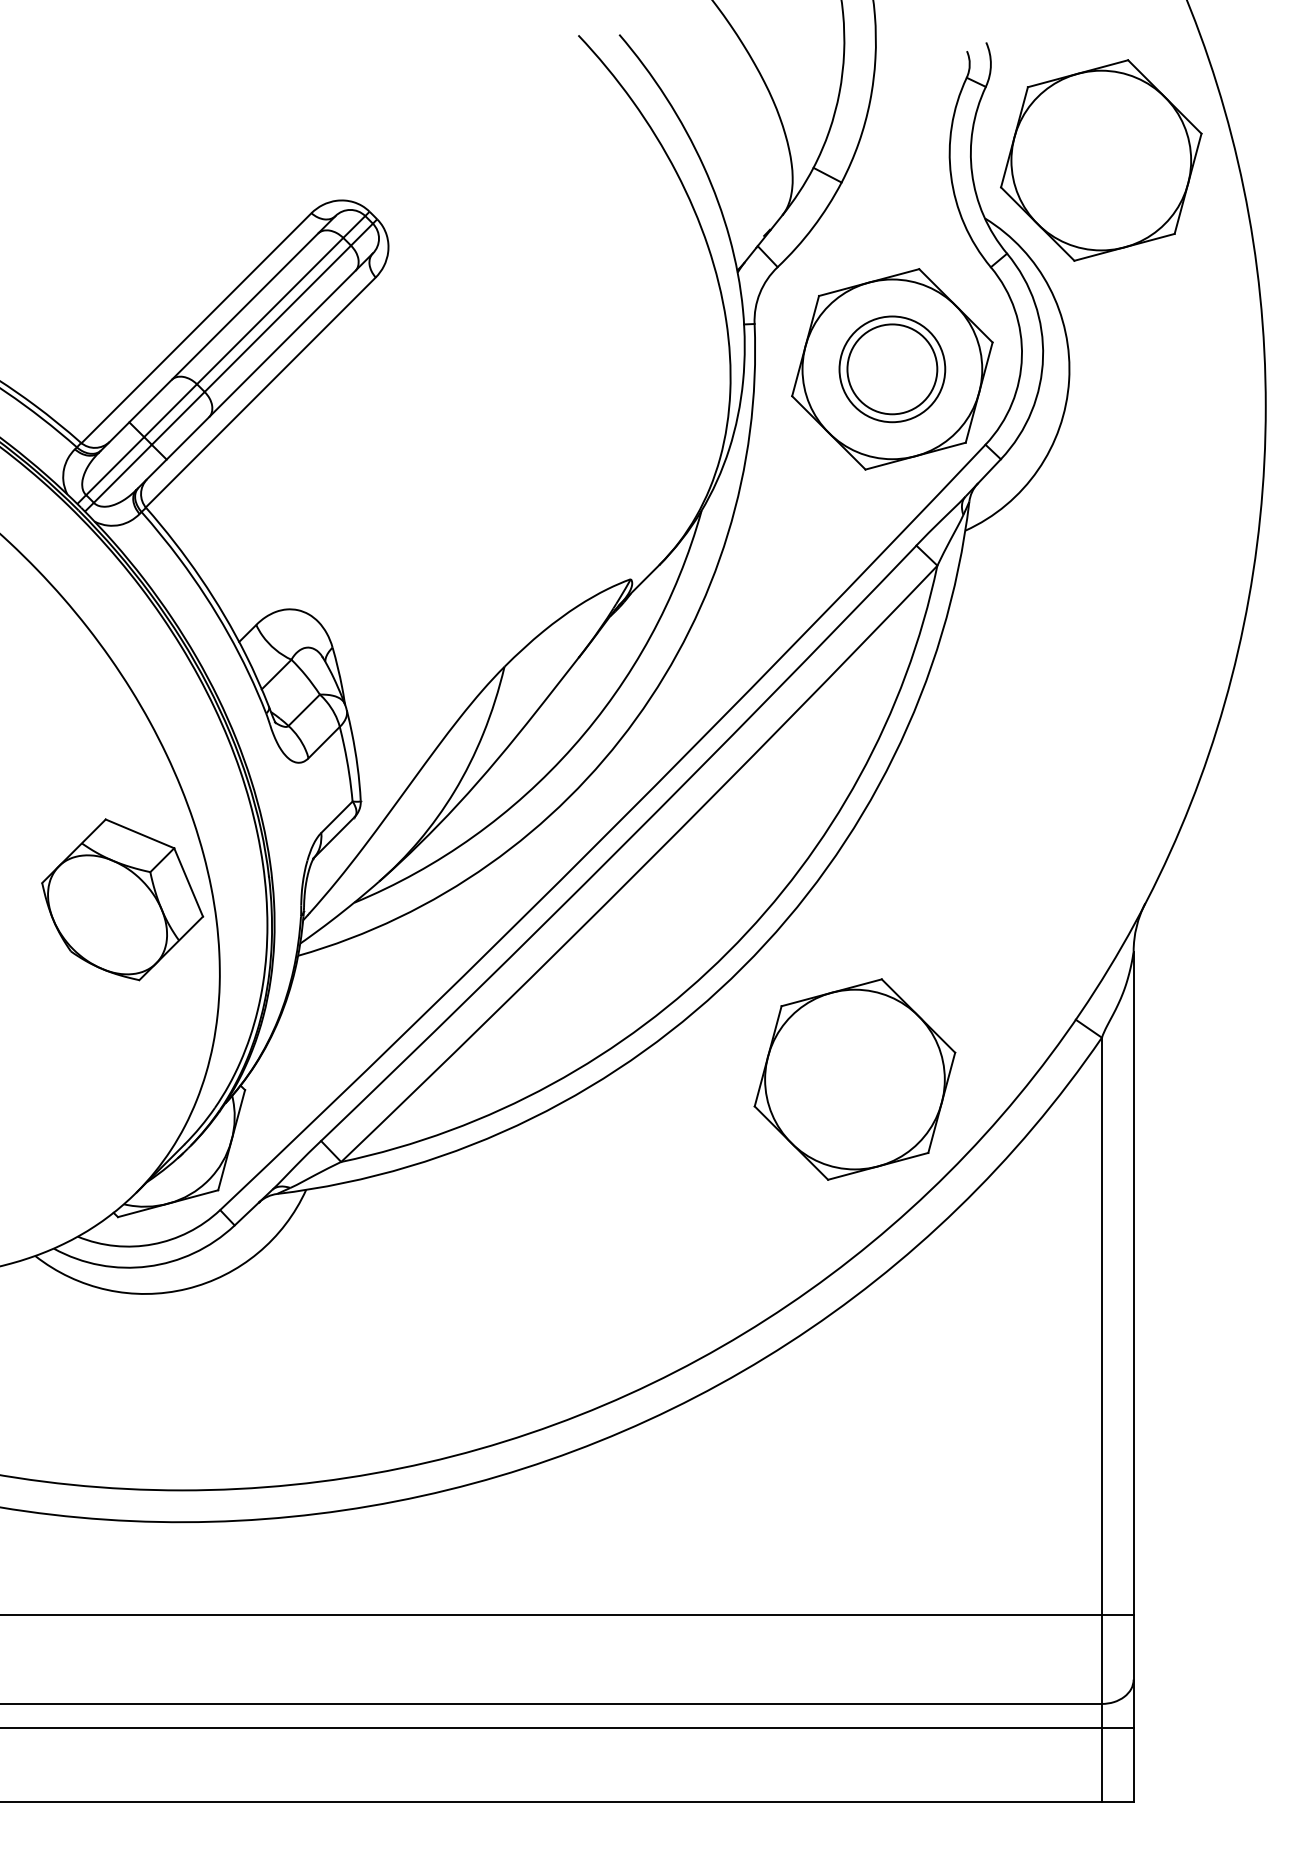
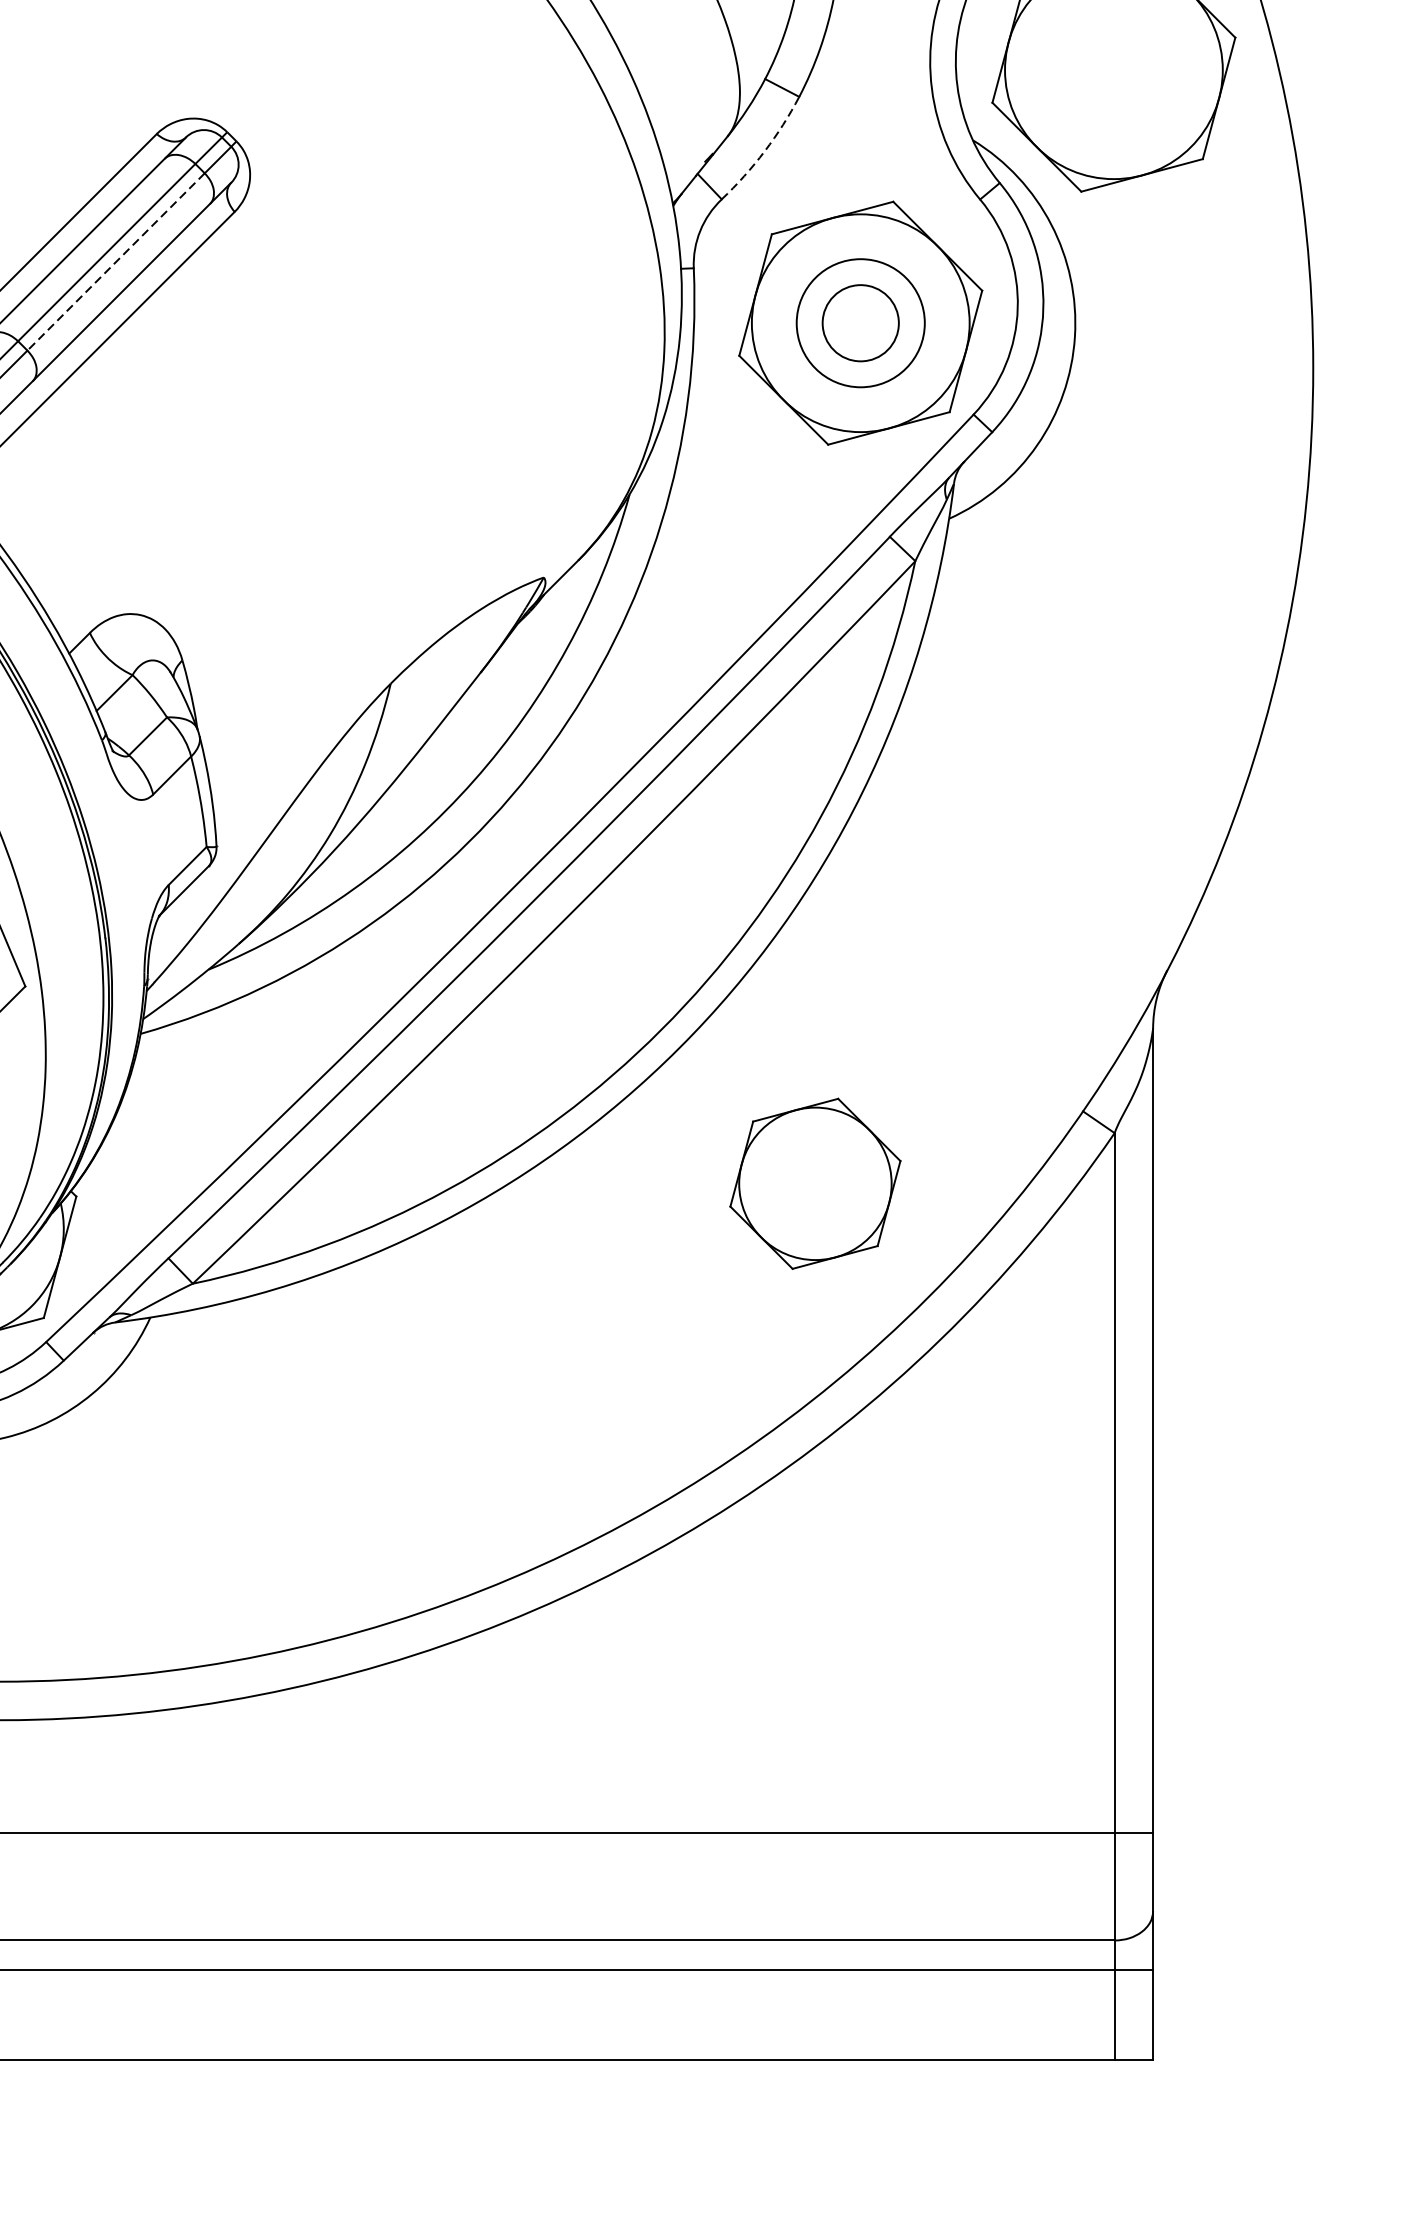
arc: (813, 227) -> (765, 151), solid -> dashed
line: (277, 319) -> (115, 262), solid -> dashed
circle: (892, 369) -> (860, 323), size x0.7
part: (854, 1079) -> (814, 1183), size x0.7

